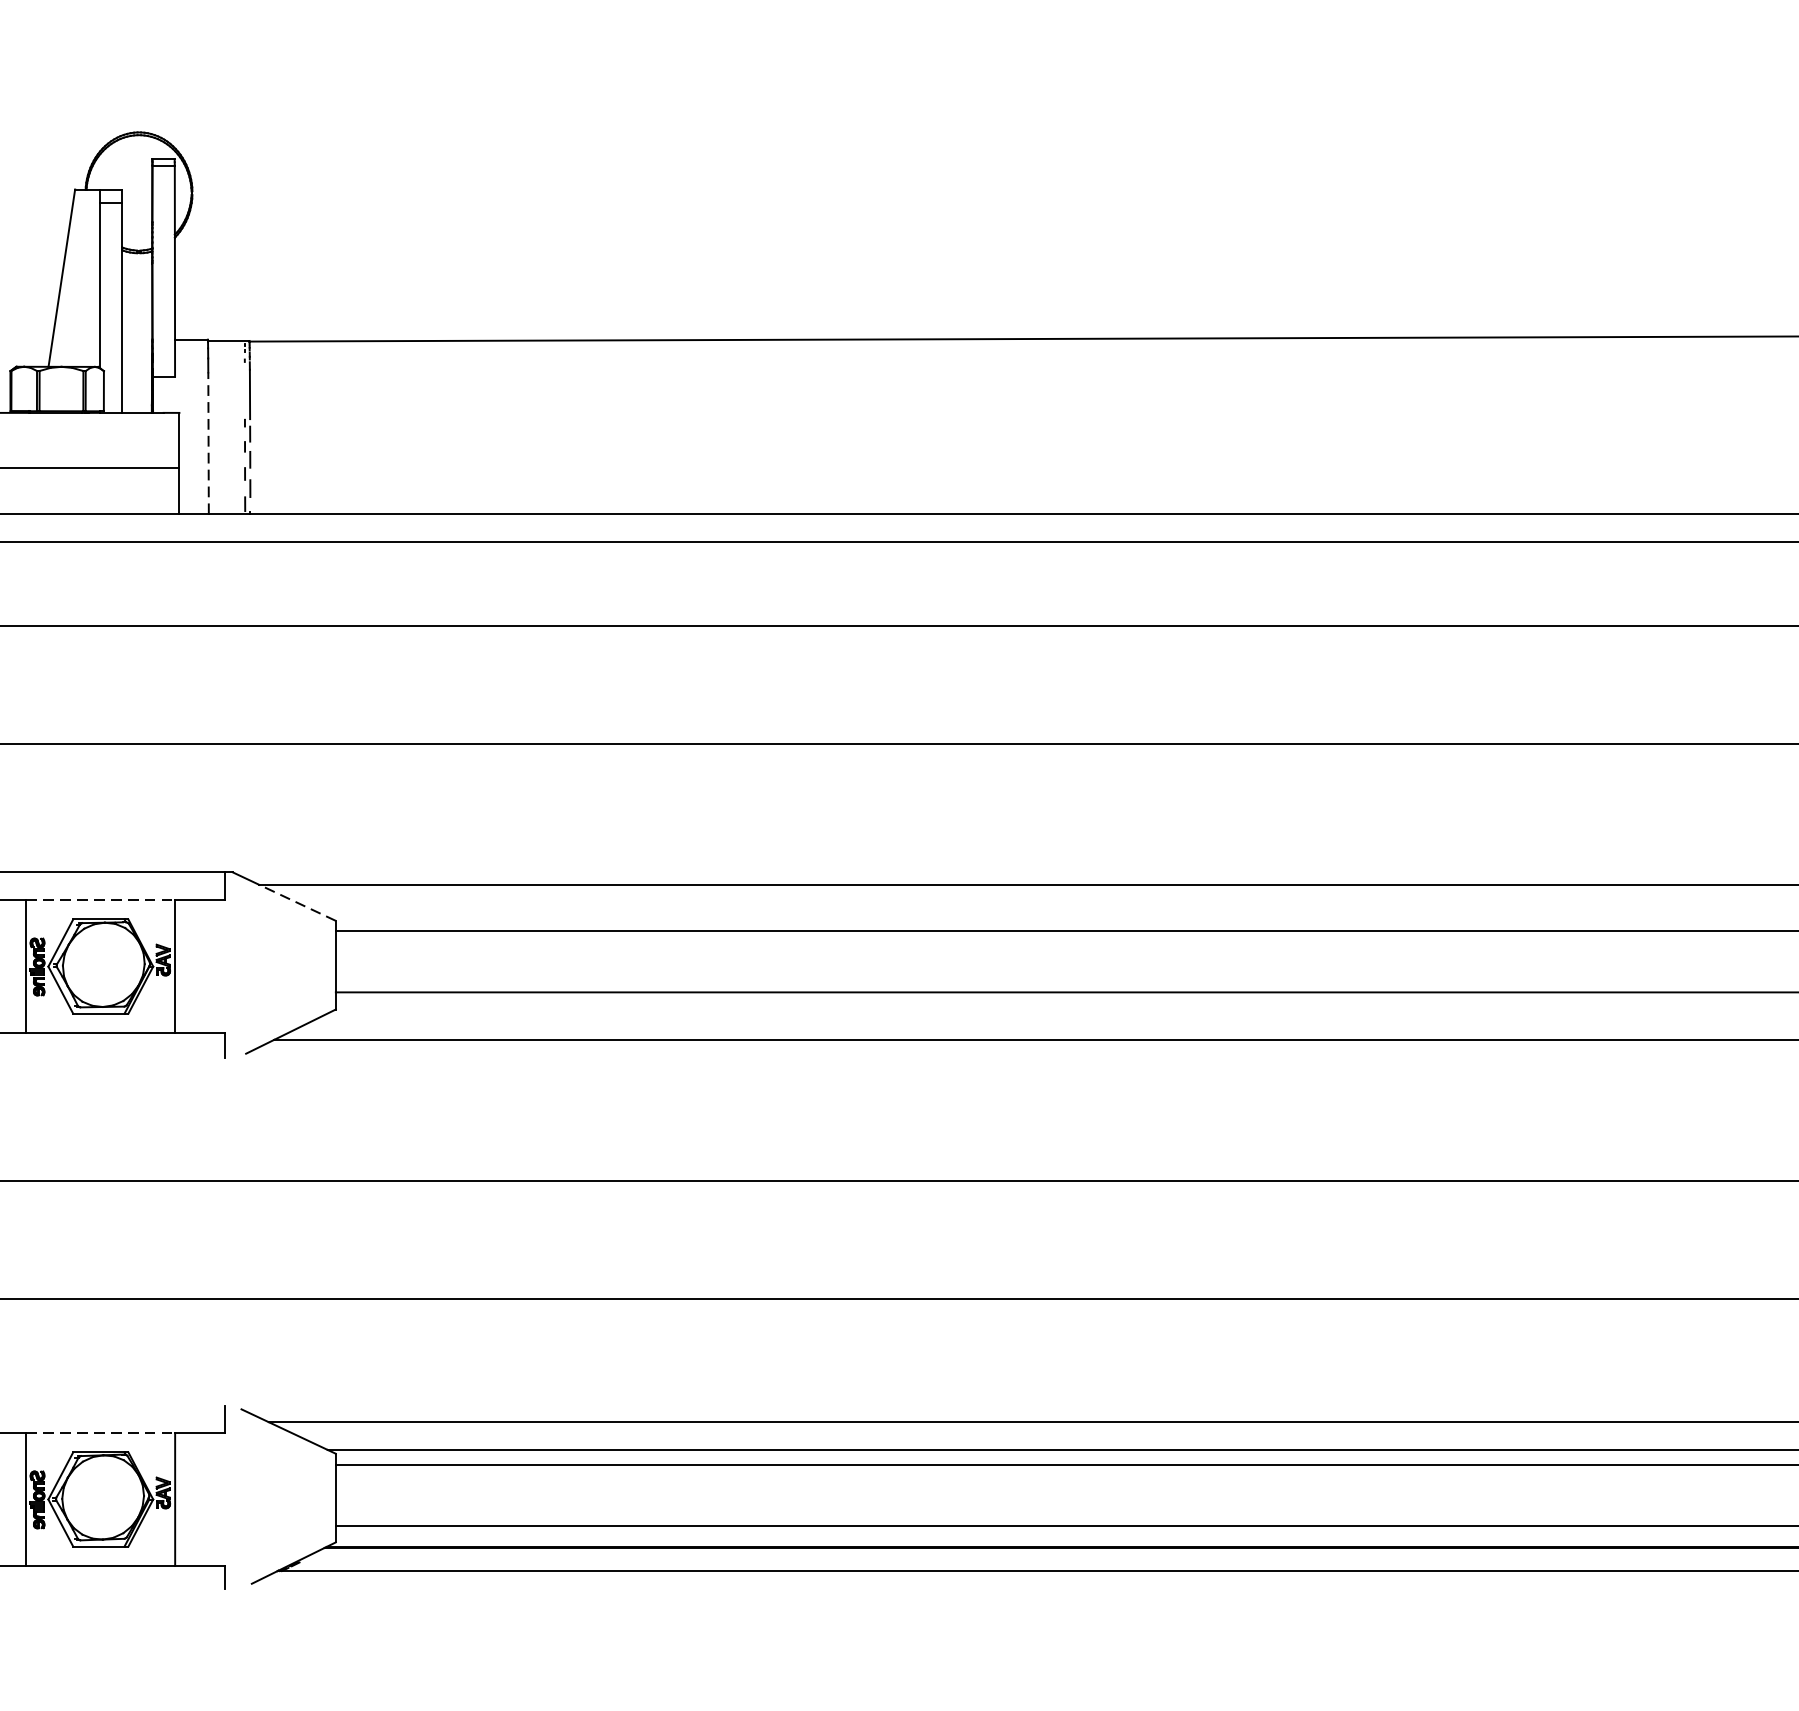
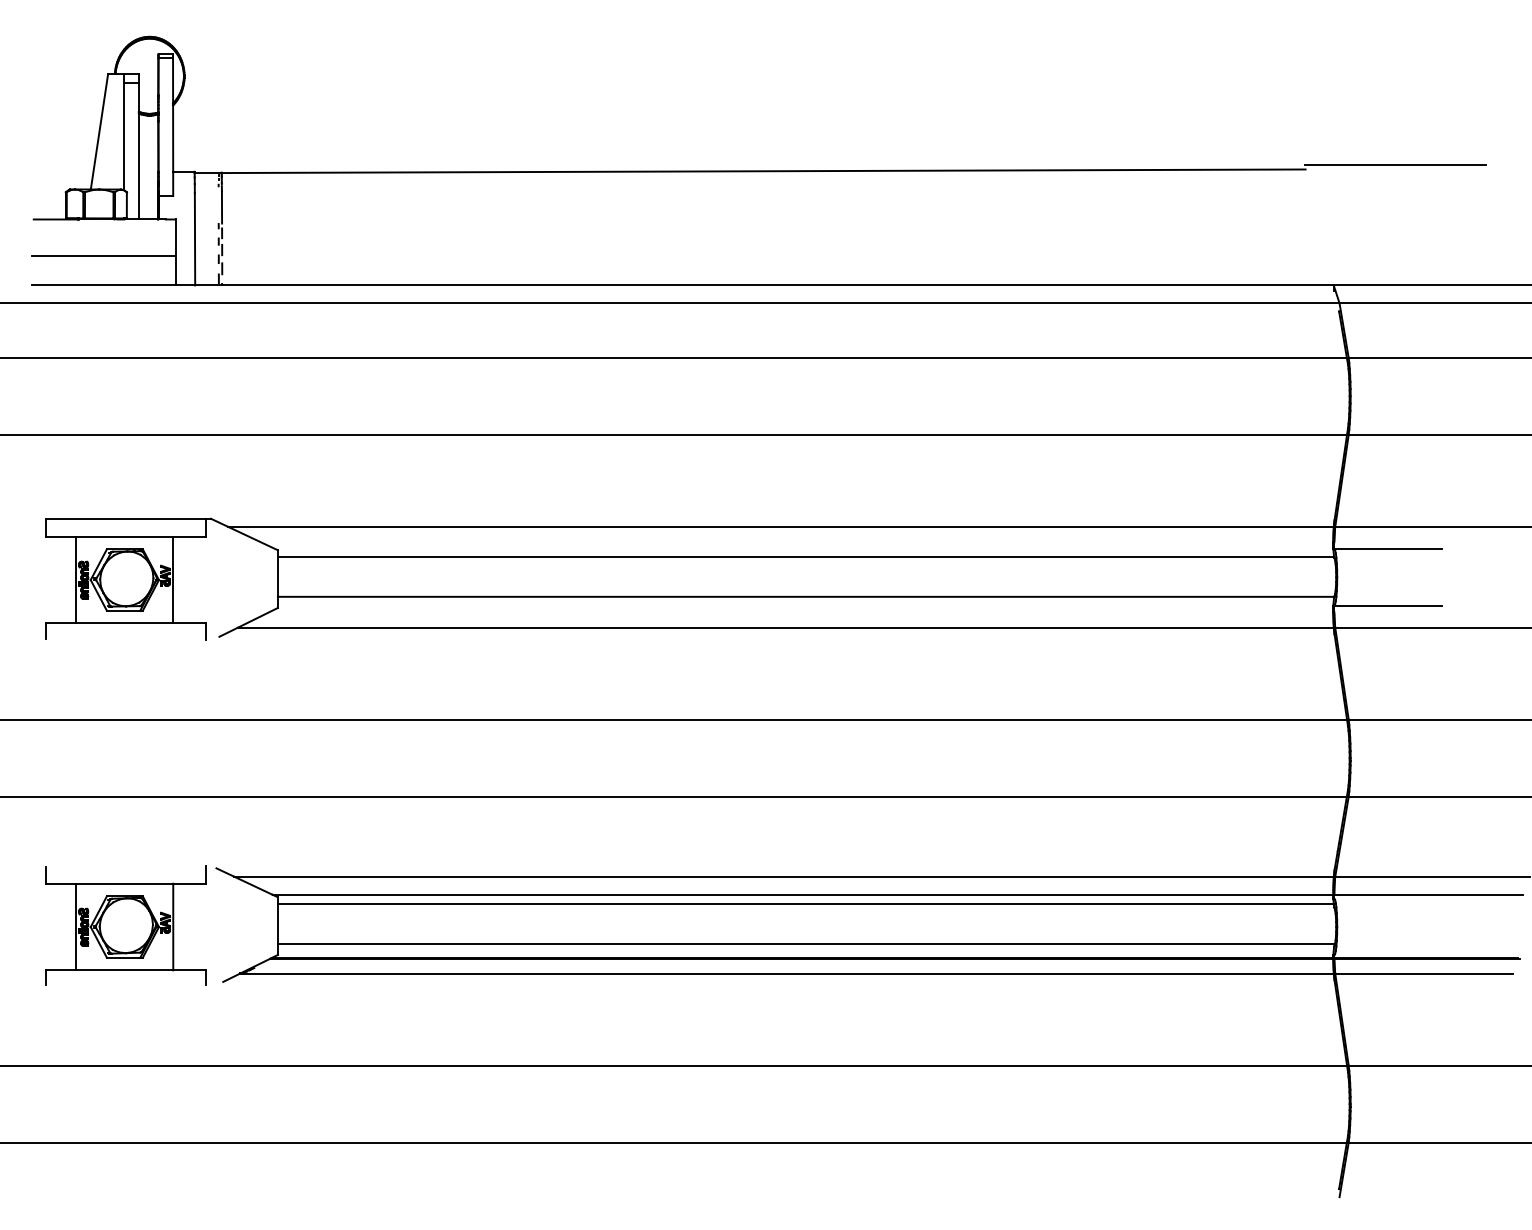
line: (209, 442) -> (195, 238), dashed -> solid
line: (101, 899) -> (125, 536), dashed -> solid
line: (296, 902) -> (252, 538), dashed -> solid
line: (101, 1432) -> (125, 883), dashed -> solid

